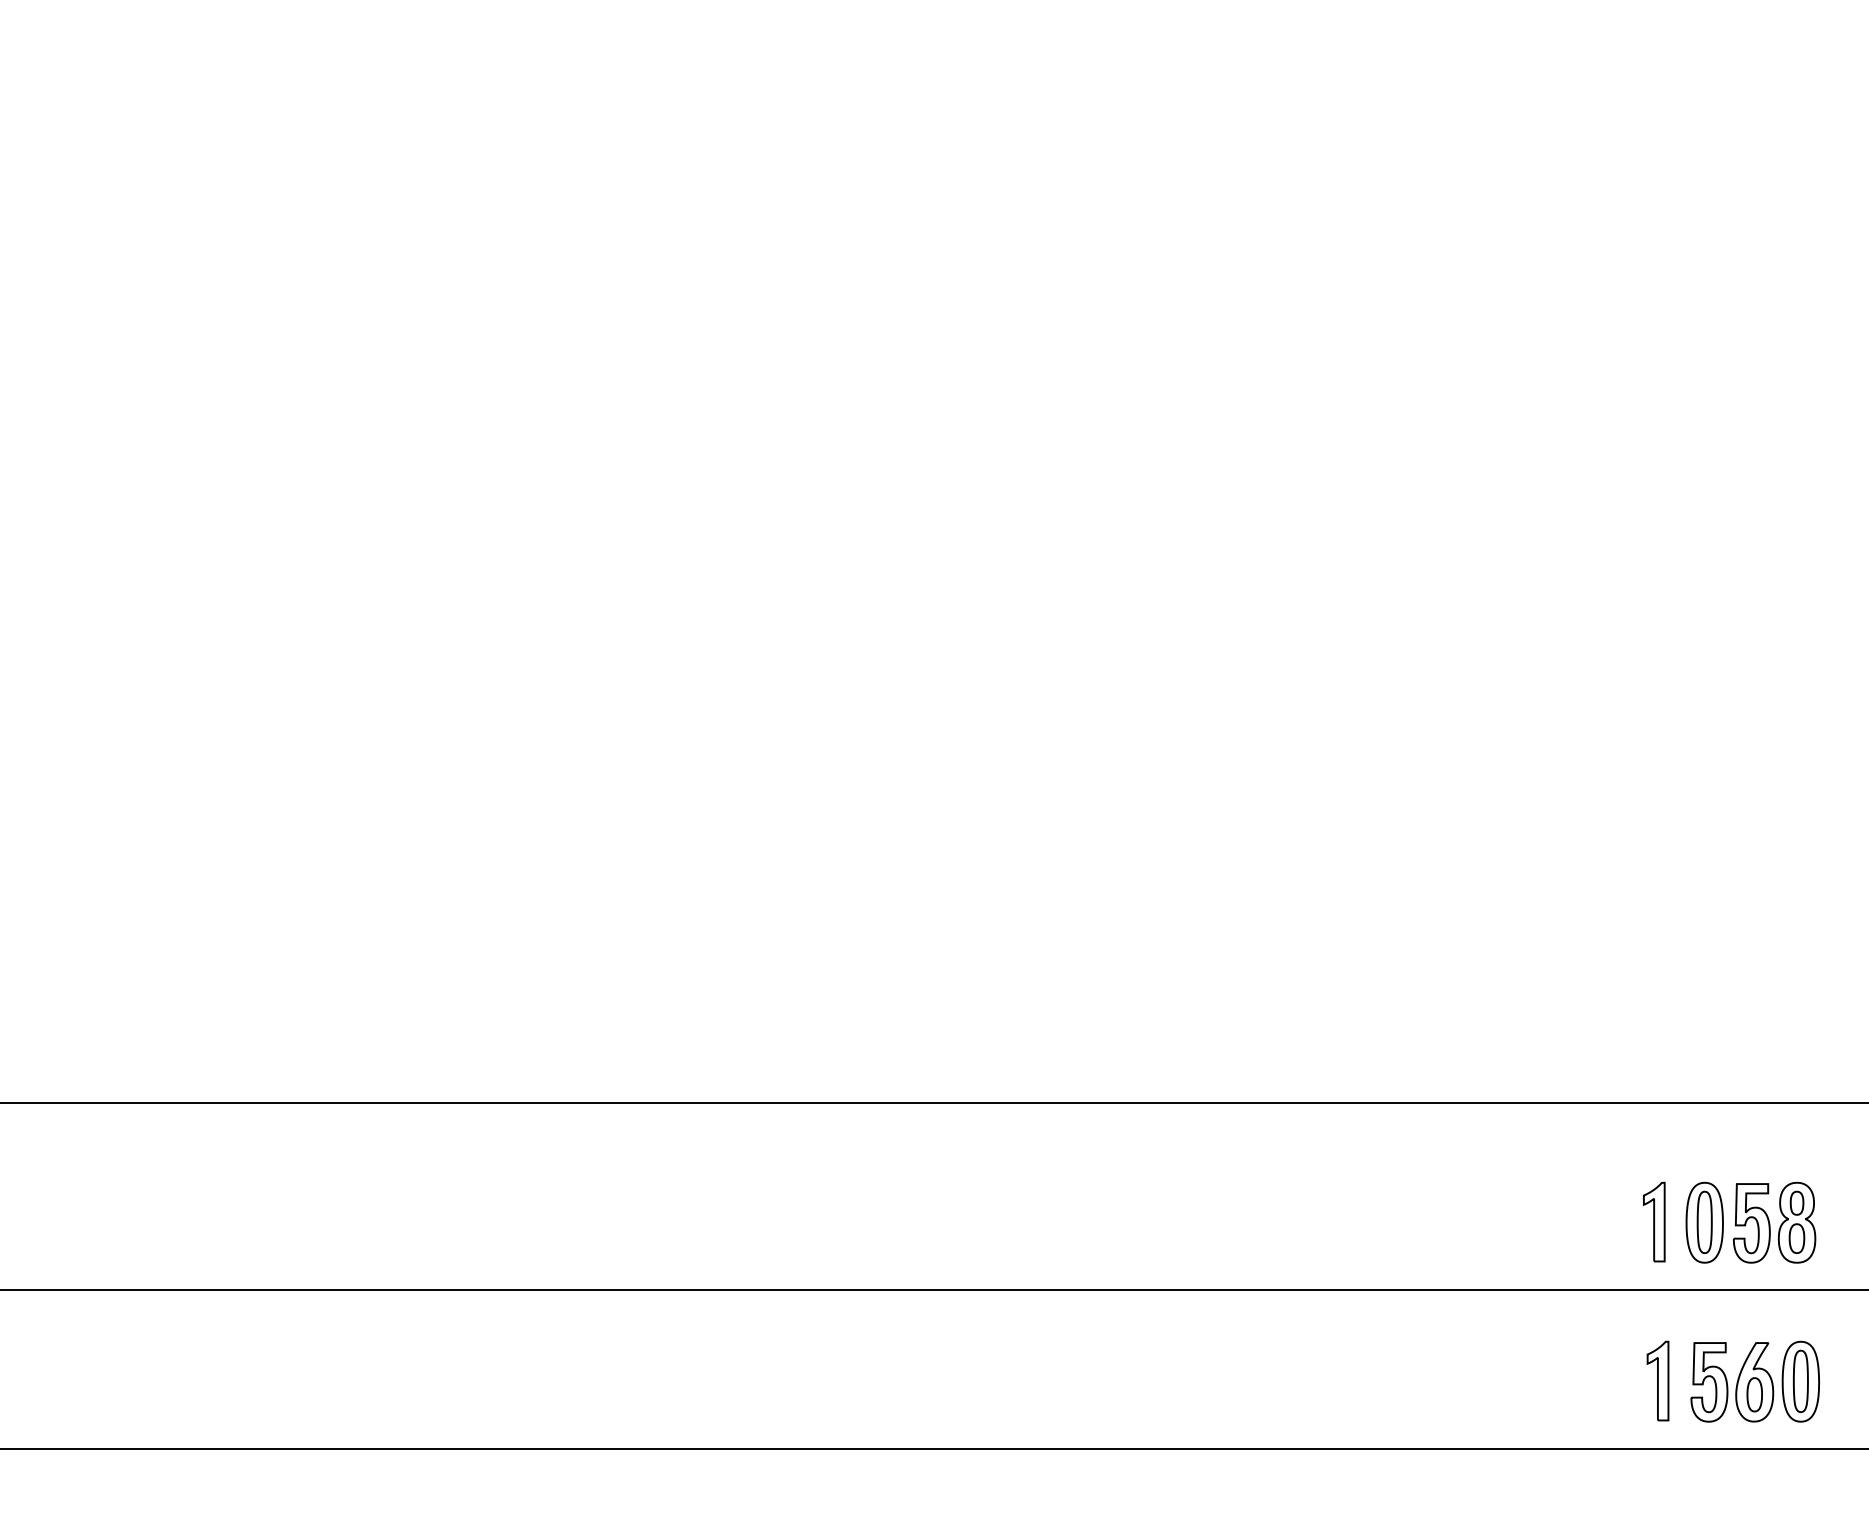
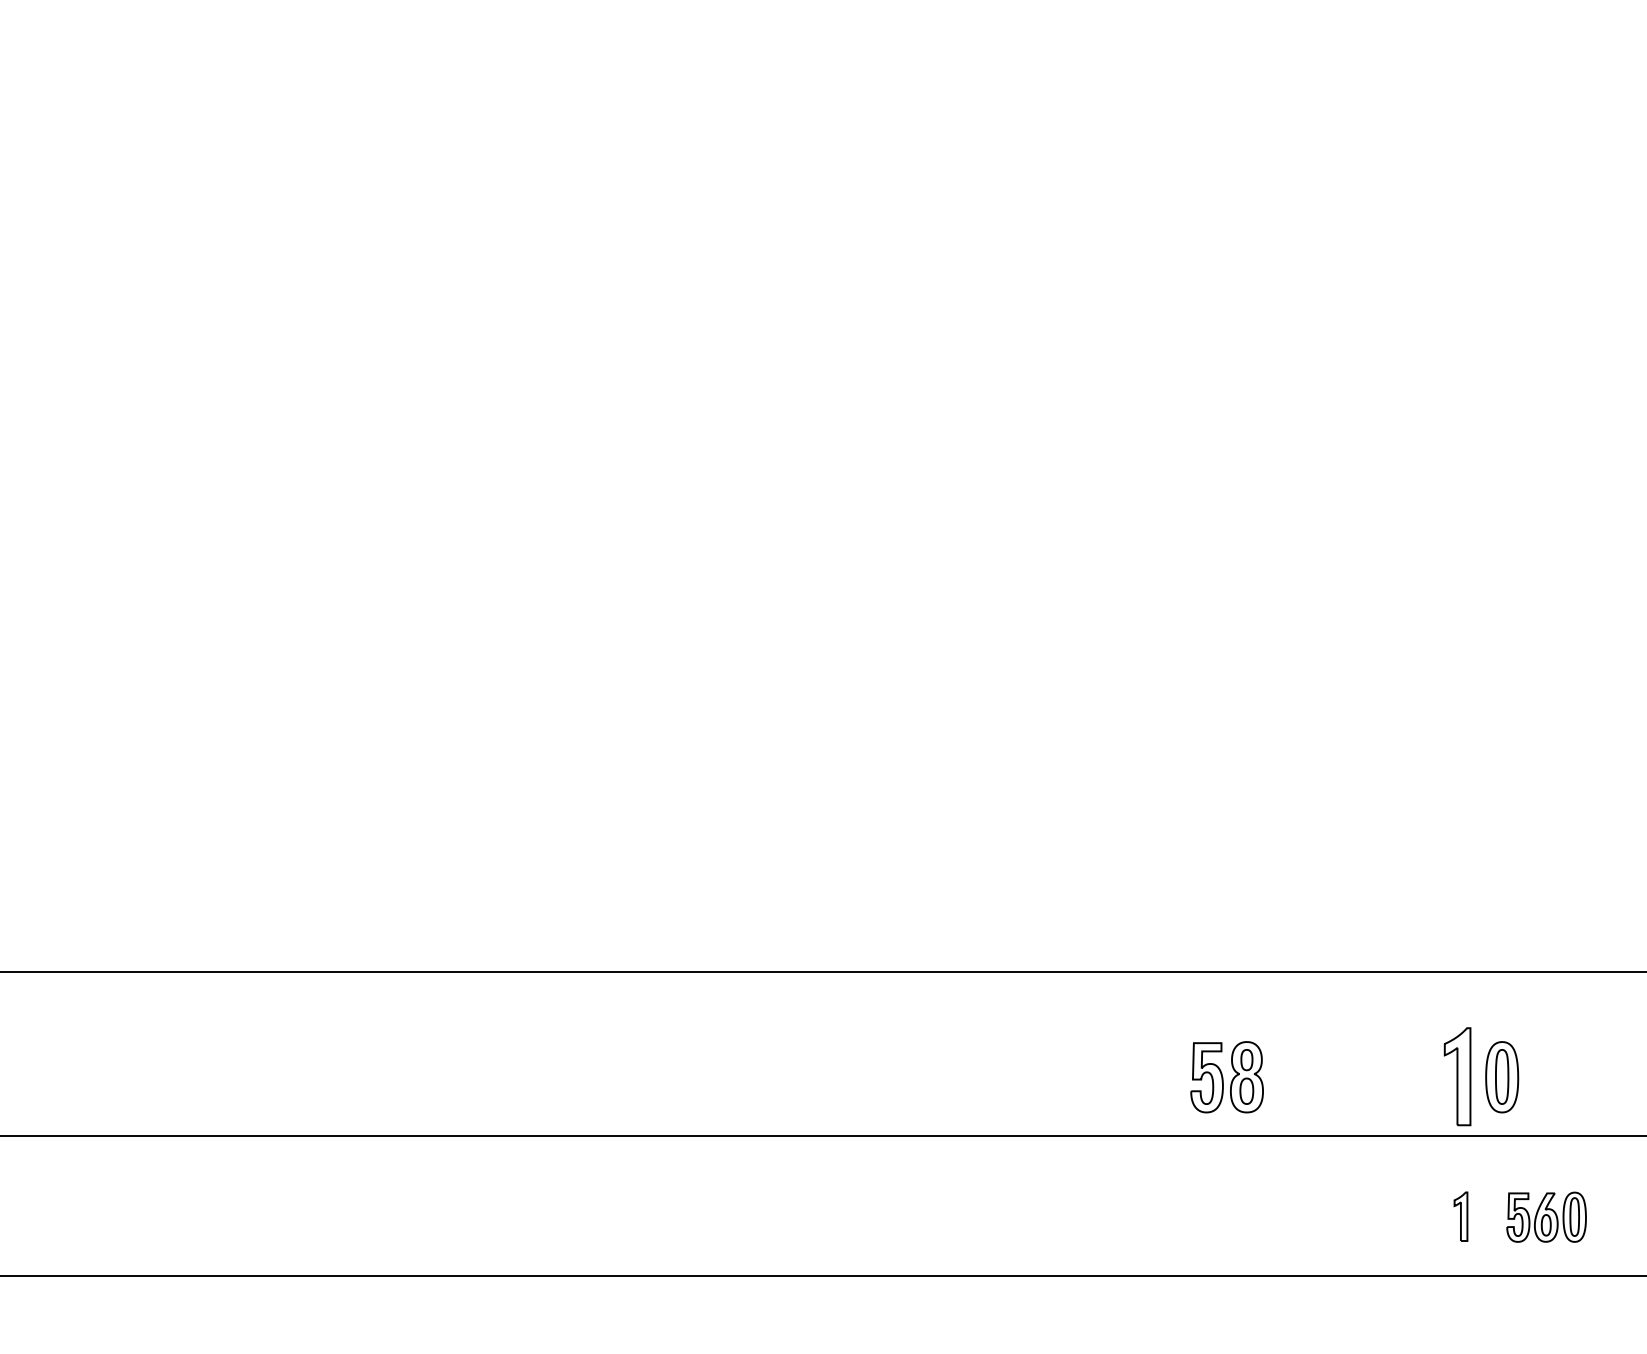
part: (1654, 1221) -> (1457, 1076), size x1.4
part: (1774, 1222) -> (1227, 1077), moved
part: (1657, 1380) -> (1460, 1216), size x0.7
part: (1754, 1381) -> (1546, 1217), size x0.7

